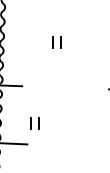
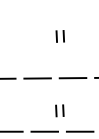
part: (56, 42) -> (59, 36), moved
line: (45, 86) -> (36, 77), added
line: (84, 88) -> (72, 78), added
part: (34, 123) -> (59, 110), moved
line: (50, 145) -> (43, 131), added
line: (89, 146) -> (79, 131), added

